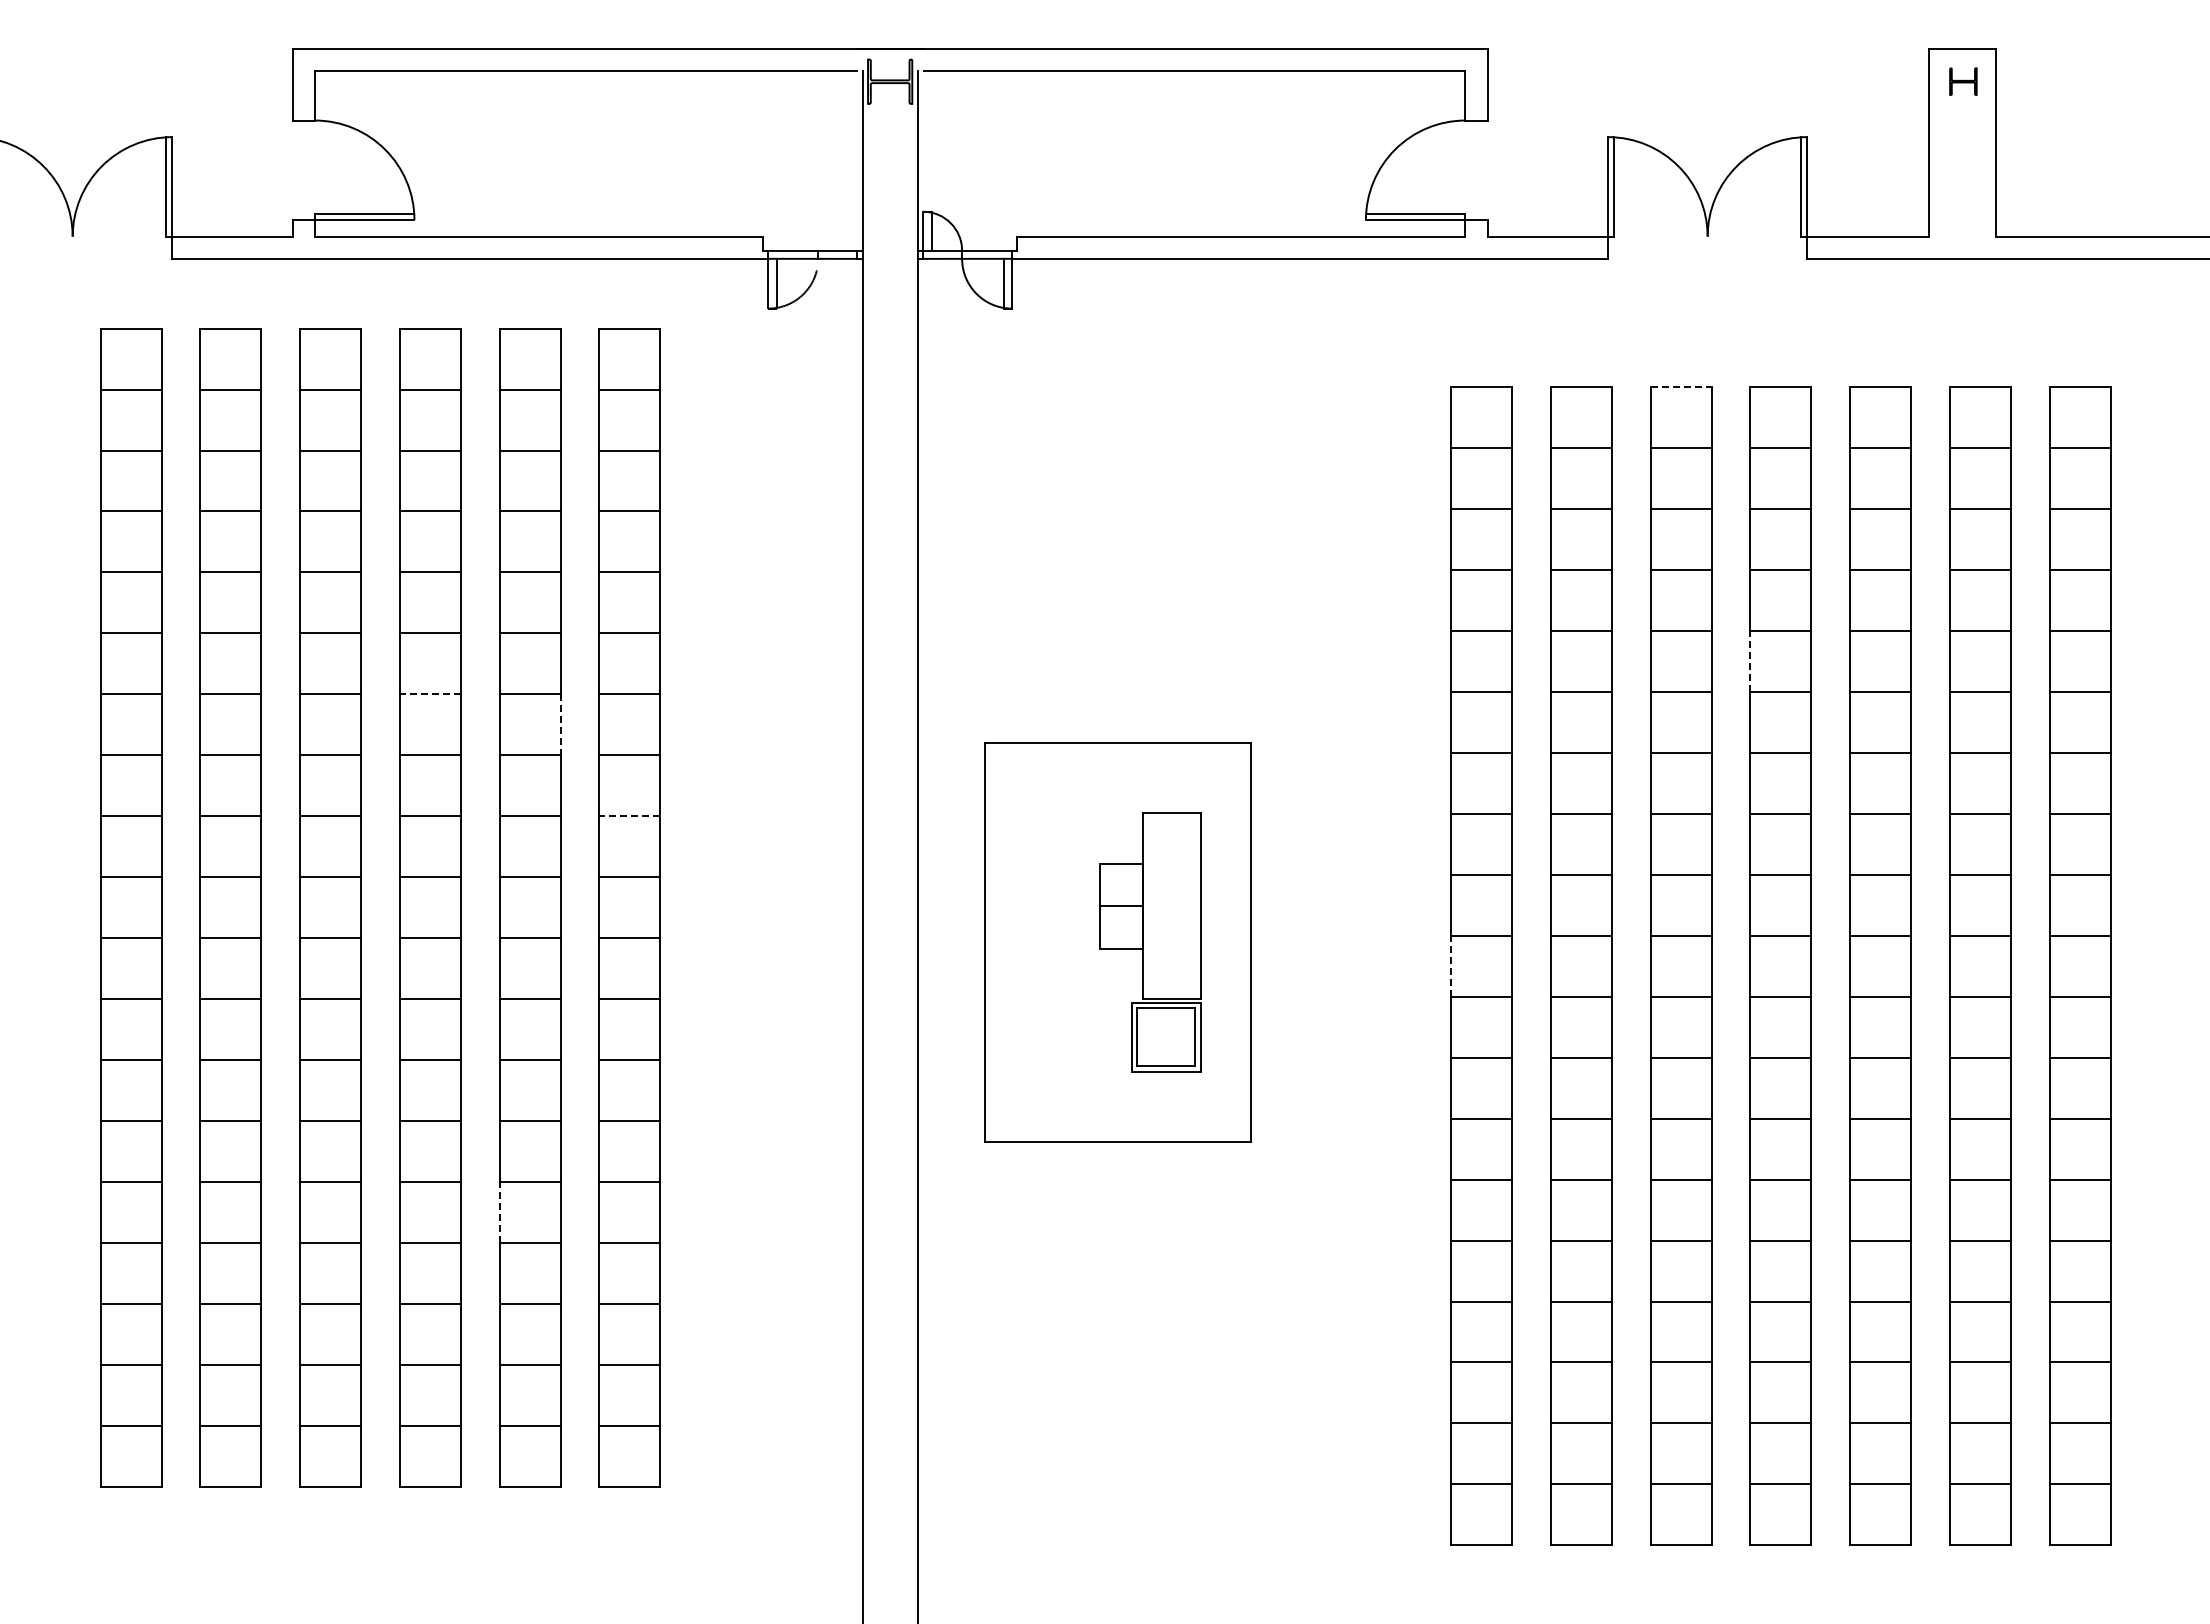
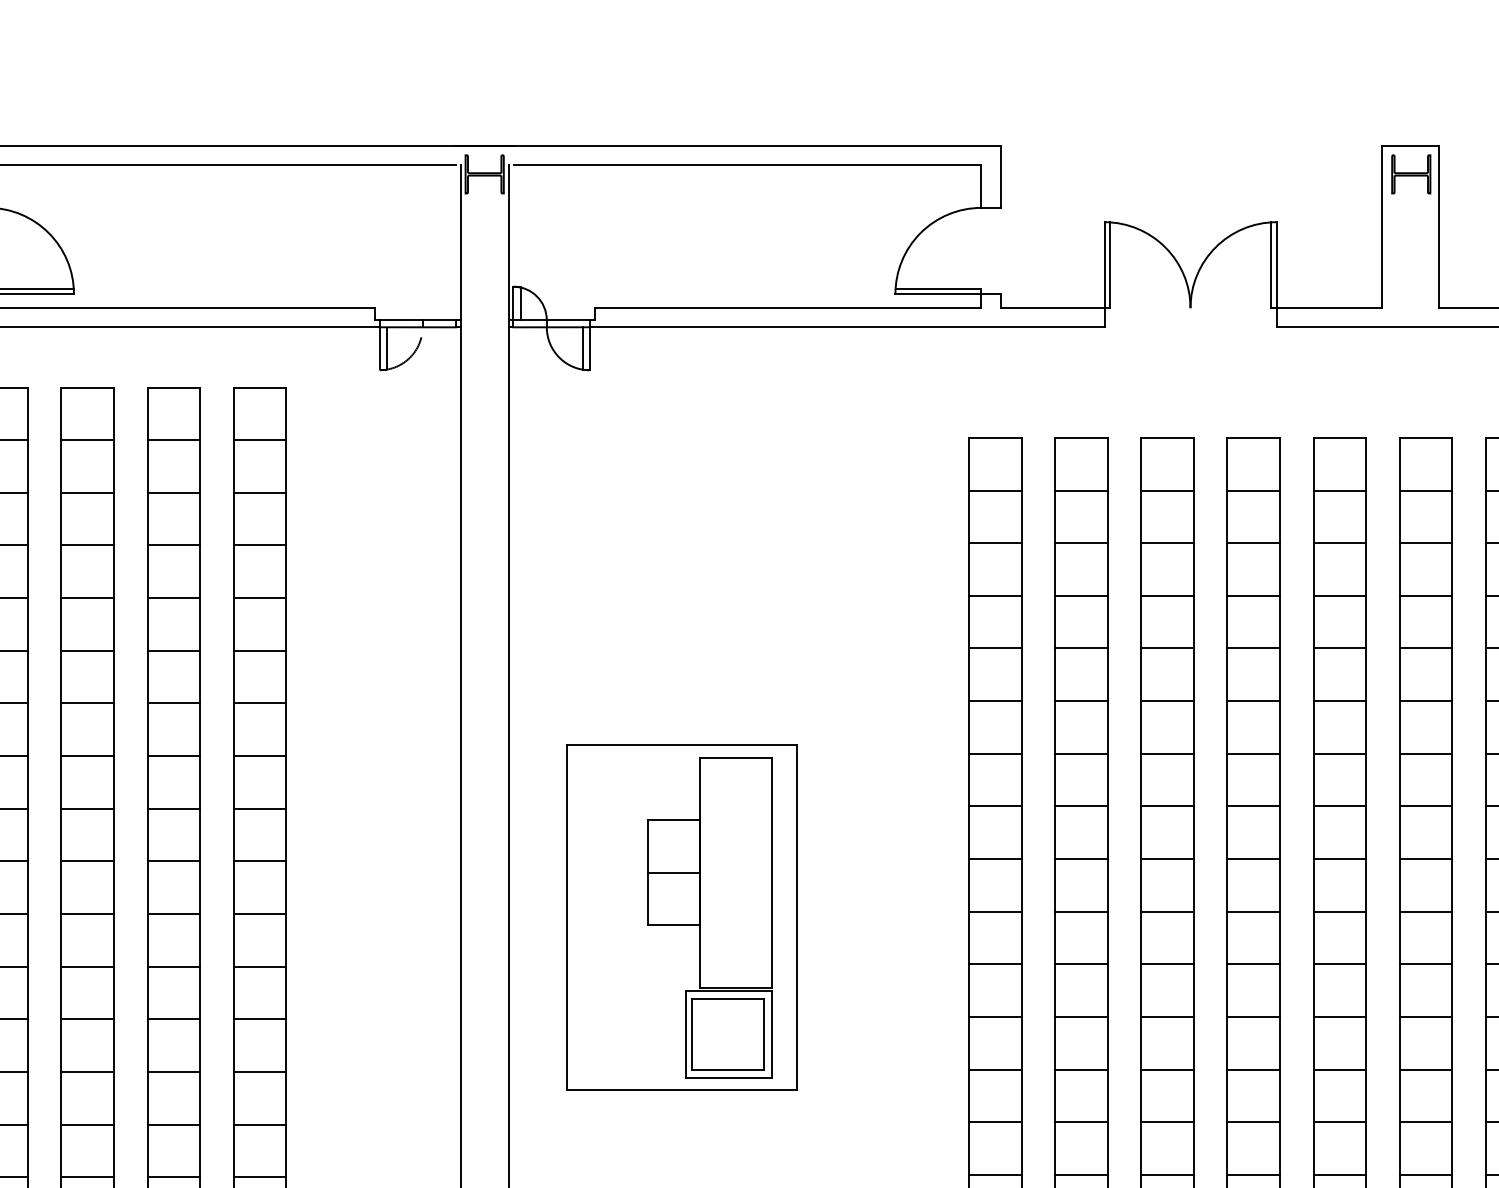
part: (1963, 81) -> (1411, 174), size x1.67
line: (1681, 386) -> (1167, 437), dashed -> solid
line: (1750, 660) -> (1227, 674), dashed -> solid
line: (429, 694) -> (86, 703), dashed -> solid
line: (560, 725) -> (200, 730), dashed -> solid
line: (629, 816) -> (259, 808), dashed -> solid
part: (1150, 942) -> (709, 917), size x1.43
line: (1451, 965) -> (969, 937), dashed -> solid
line: (499, 1212) -> (147, 1150), dashed -> solid

